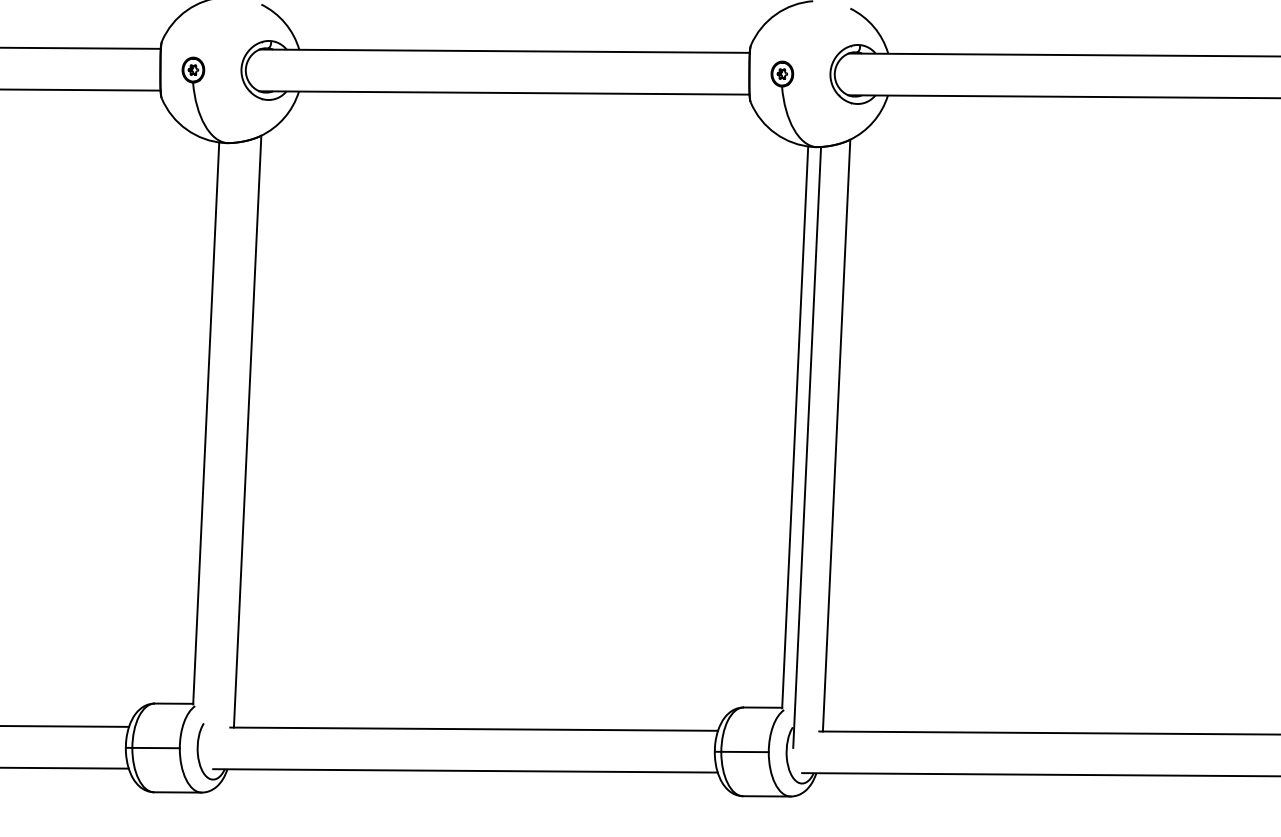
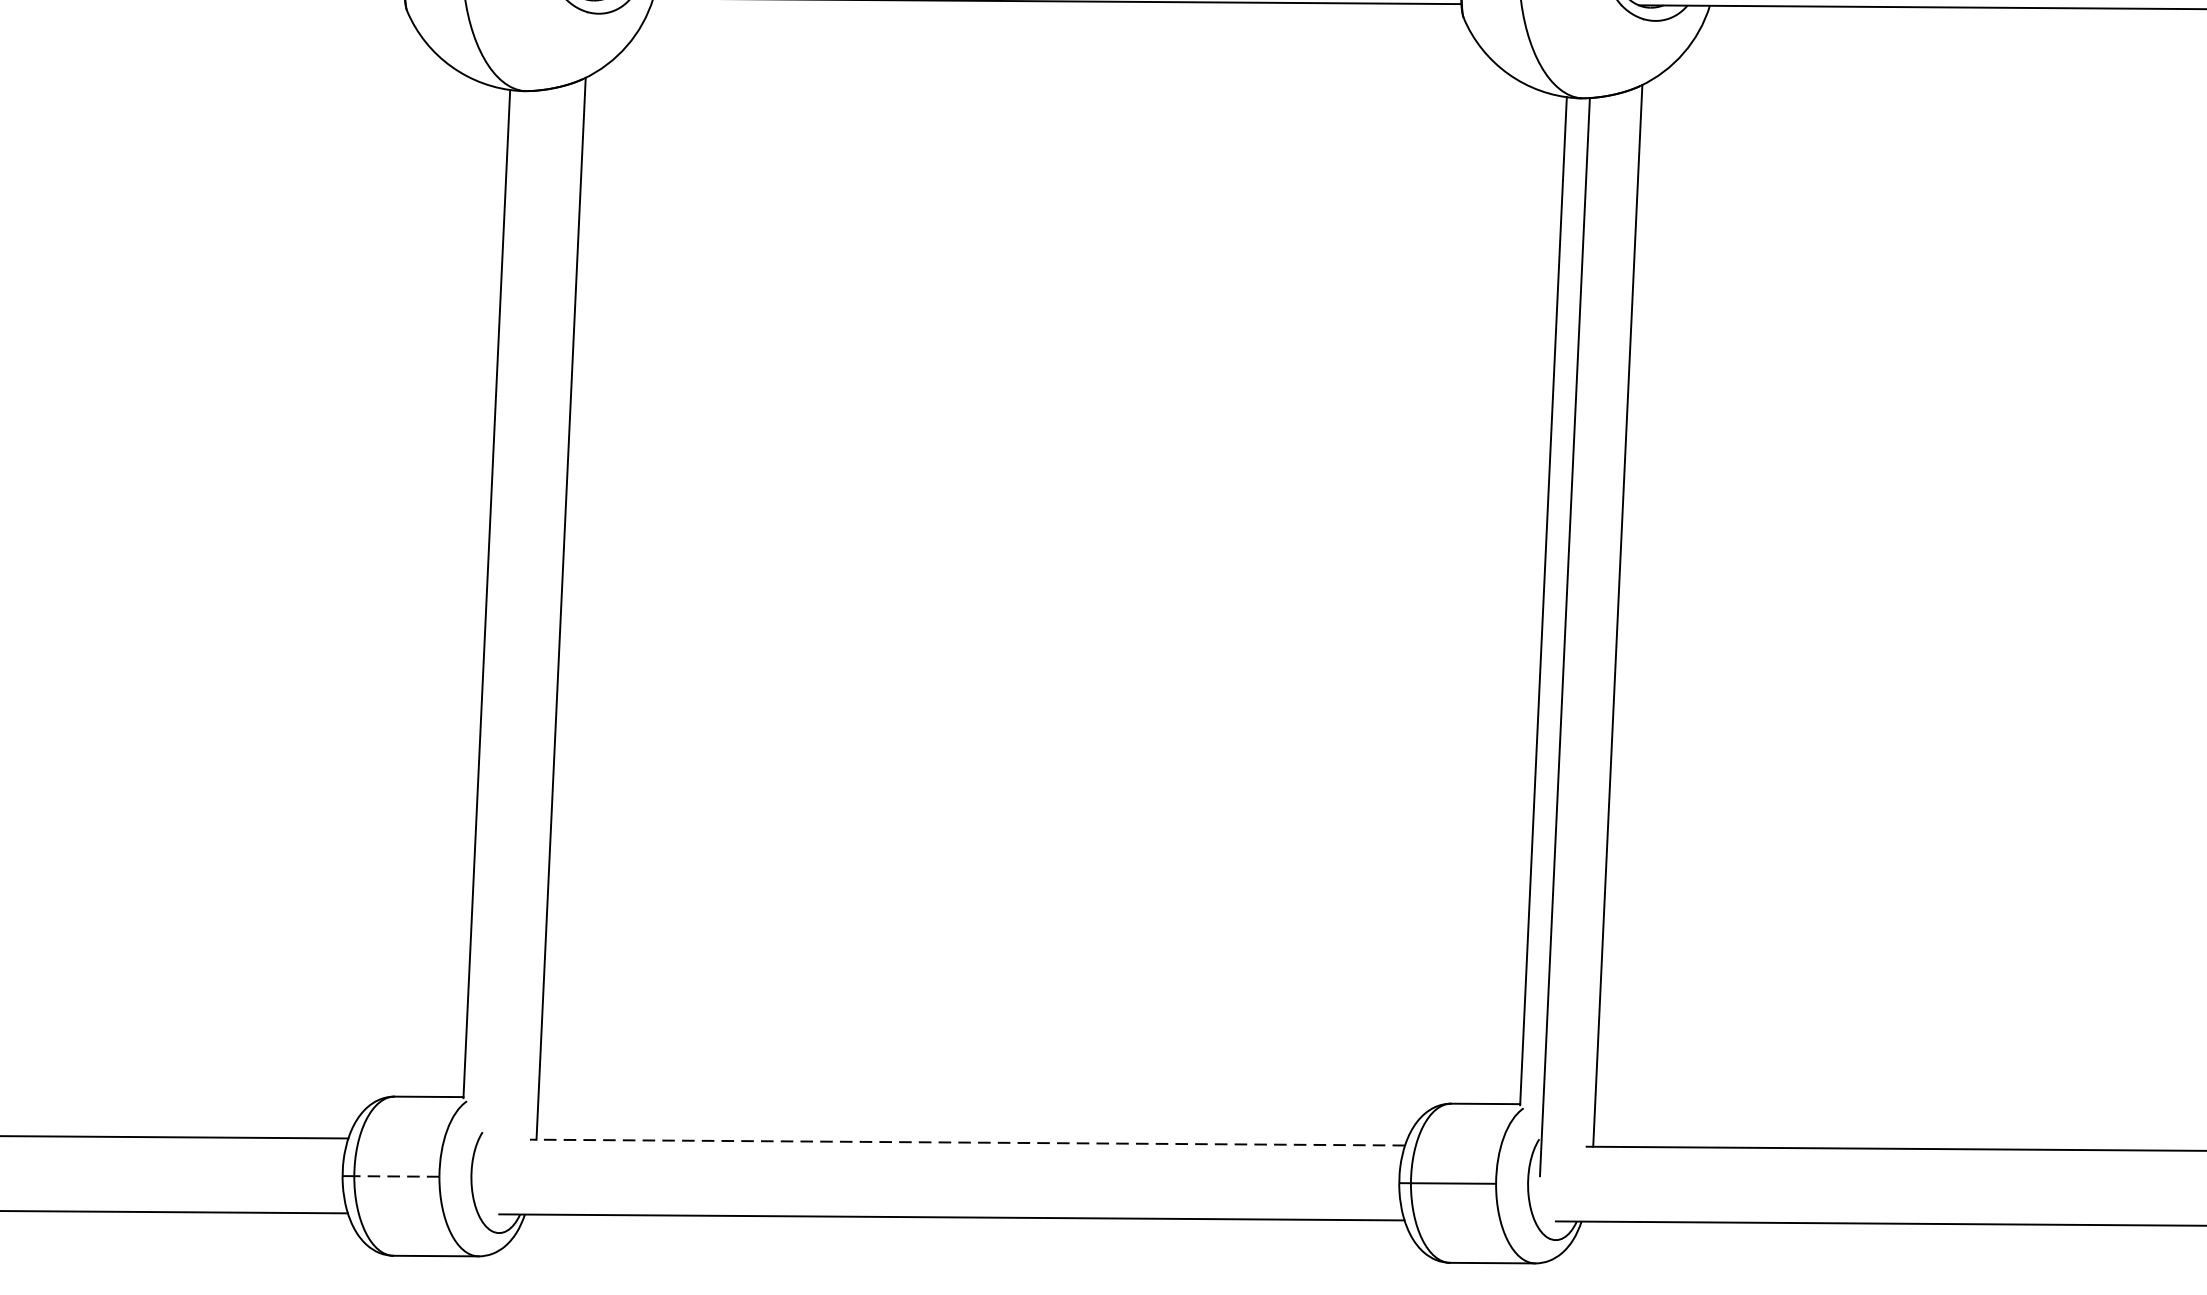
line: (474, 729) -> (968, 1143), solid -> dashed
line: (156, 748) -> (397, 1177), solid -> dashed

